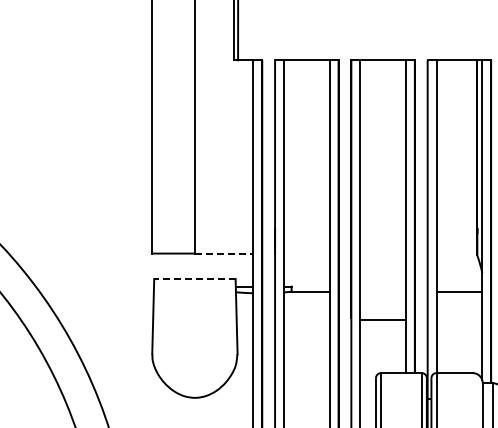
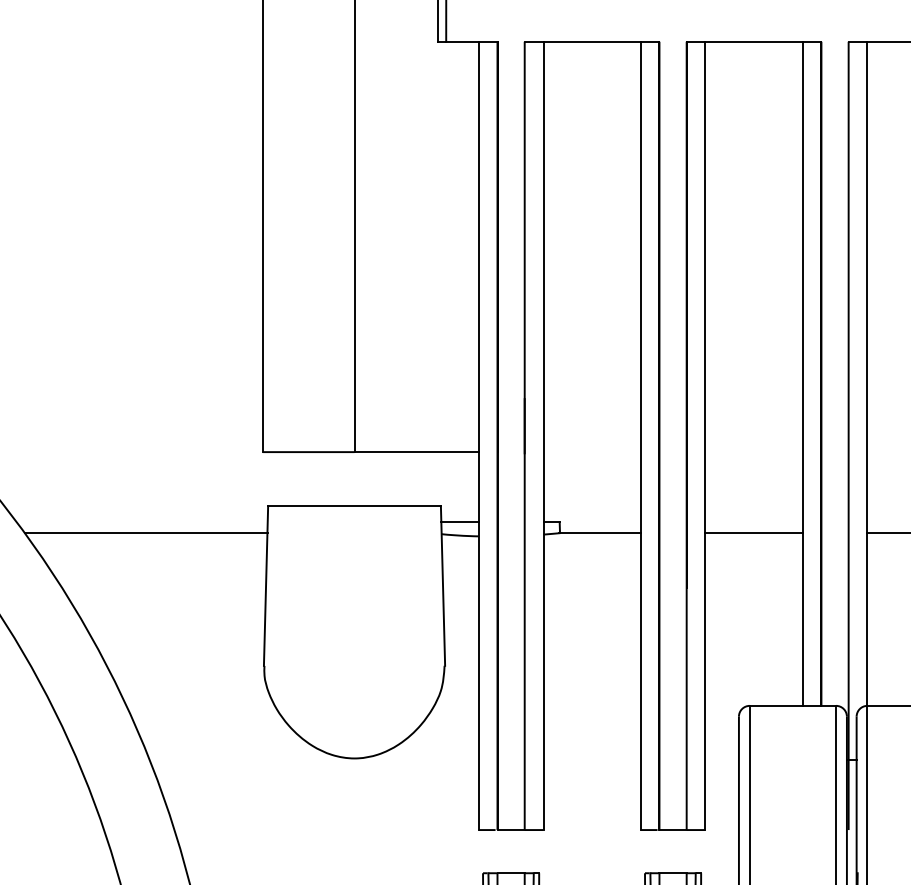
line: (224, 253) -> (417, 451), dashed -> solid
line: (194, 279) -> (353, 507), dashed -> solid
line: (96, 291) -> (145, 532), added
line: (382, 319) -> (752, 532), moved

